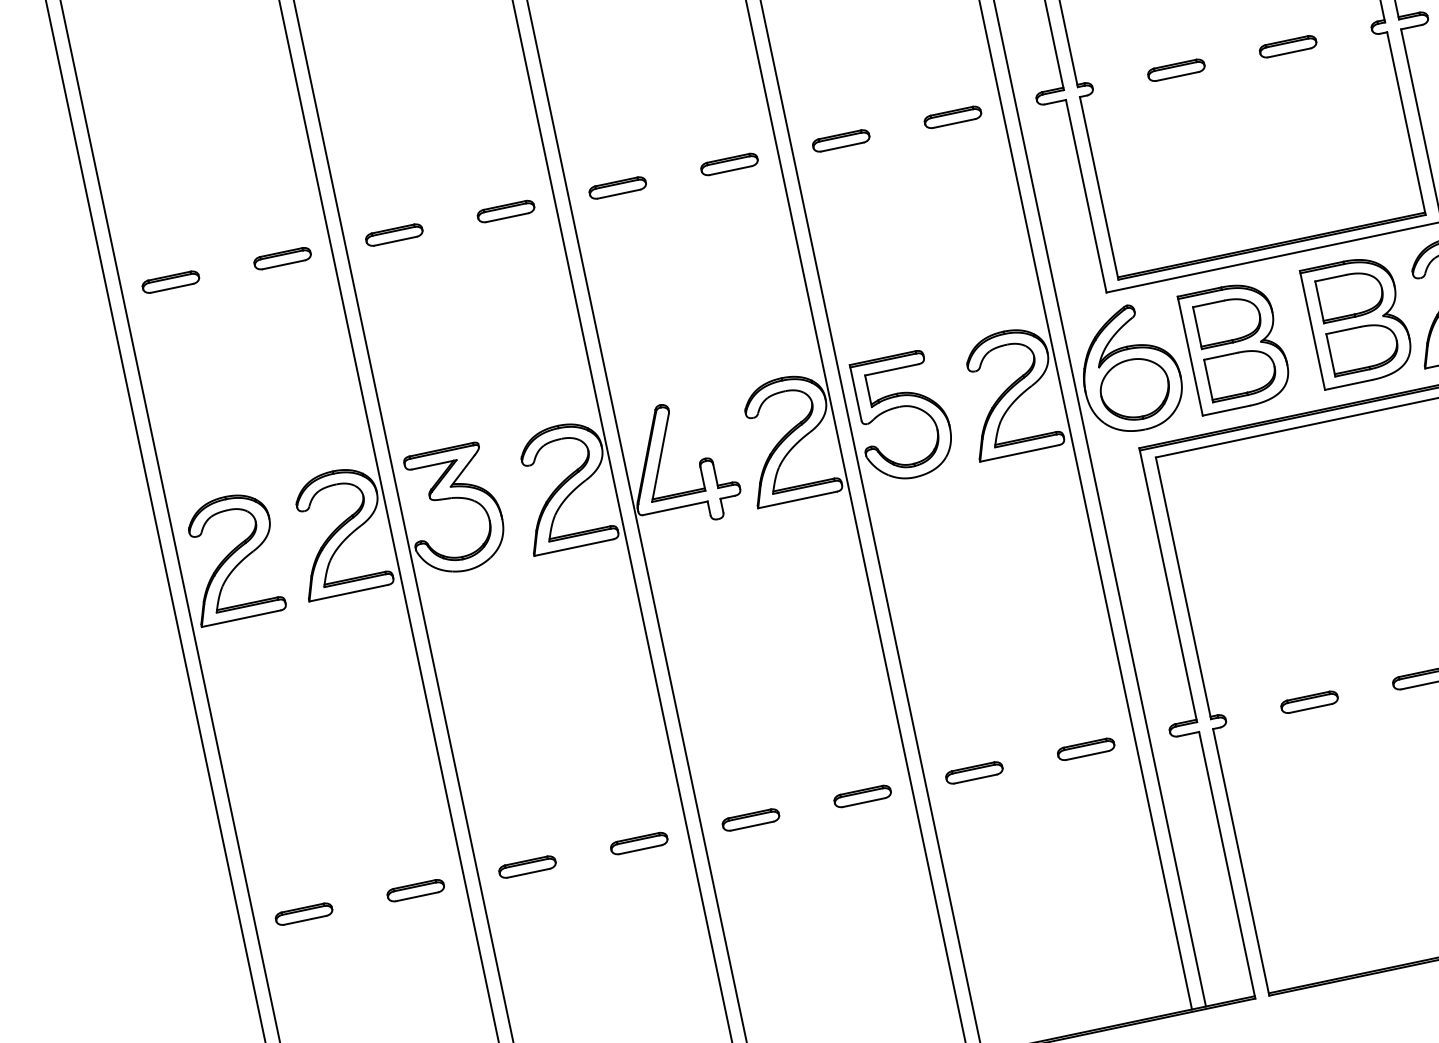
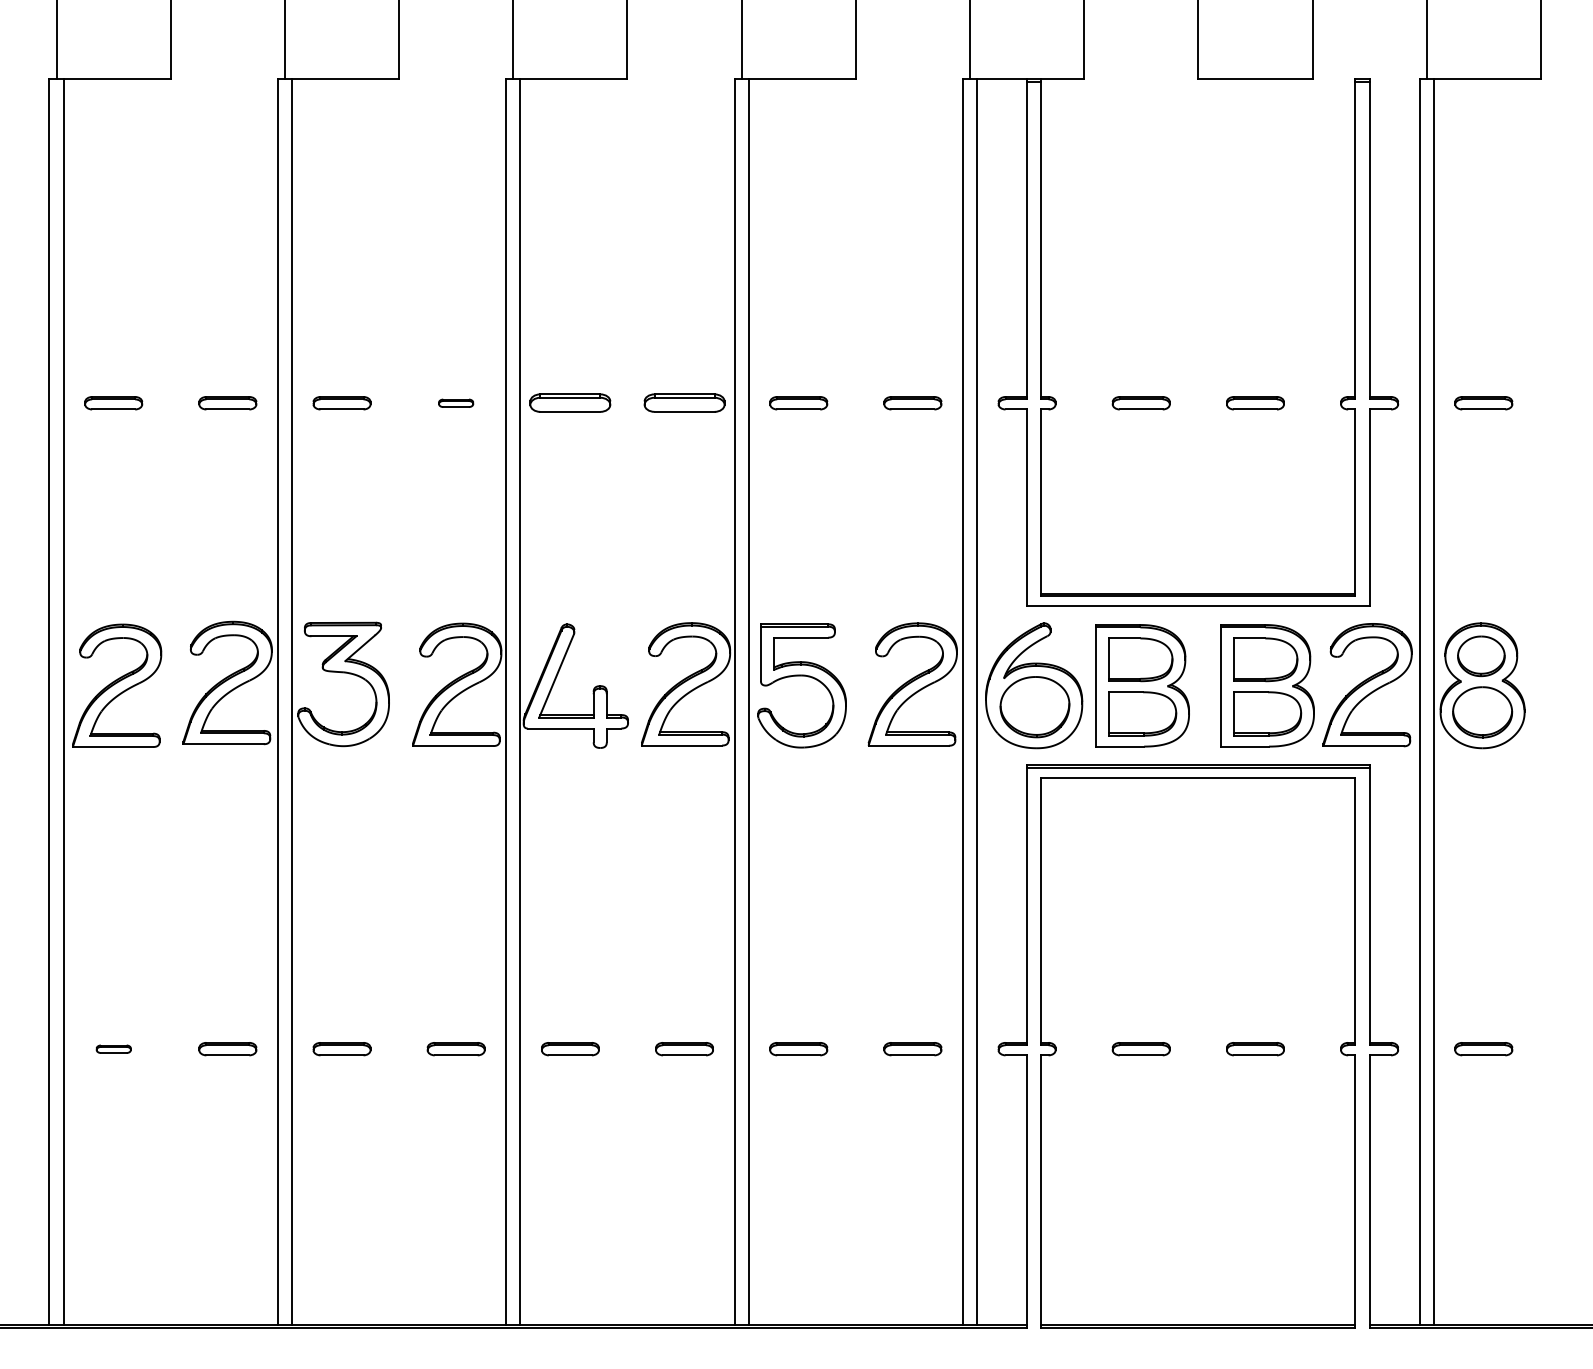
part: (729, 164) -> (684, 403), size x1.4
part: (617, 188) -> (570, 403), size x1.4
part: (505, 211) -> (455, 403), size x0.6
part: (303, 914) -> (113, 1049), size x0.6

